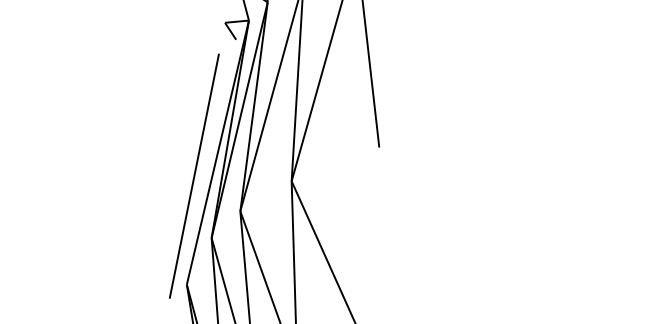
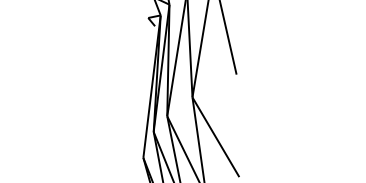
line: (193, 176) -> (140, 100), removed

